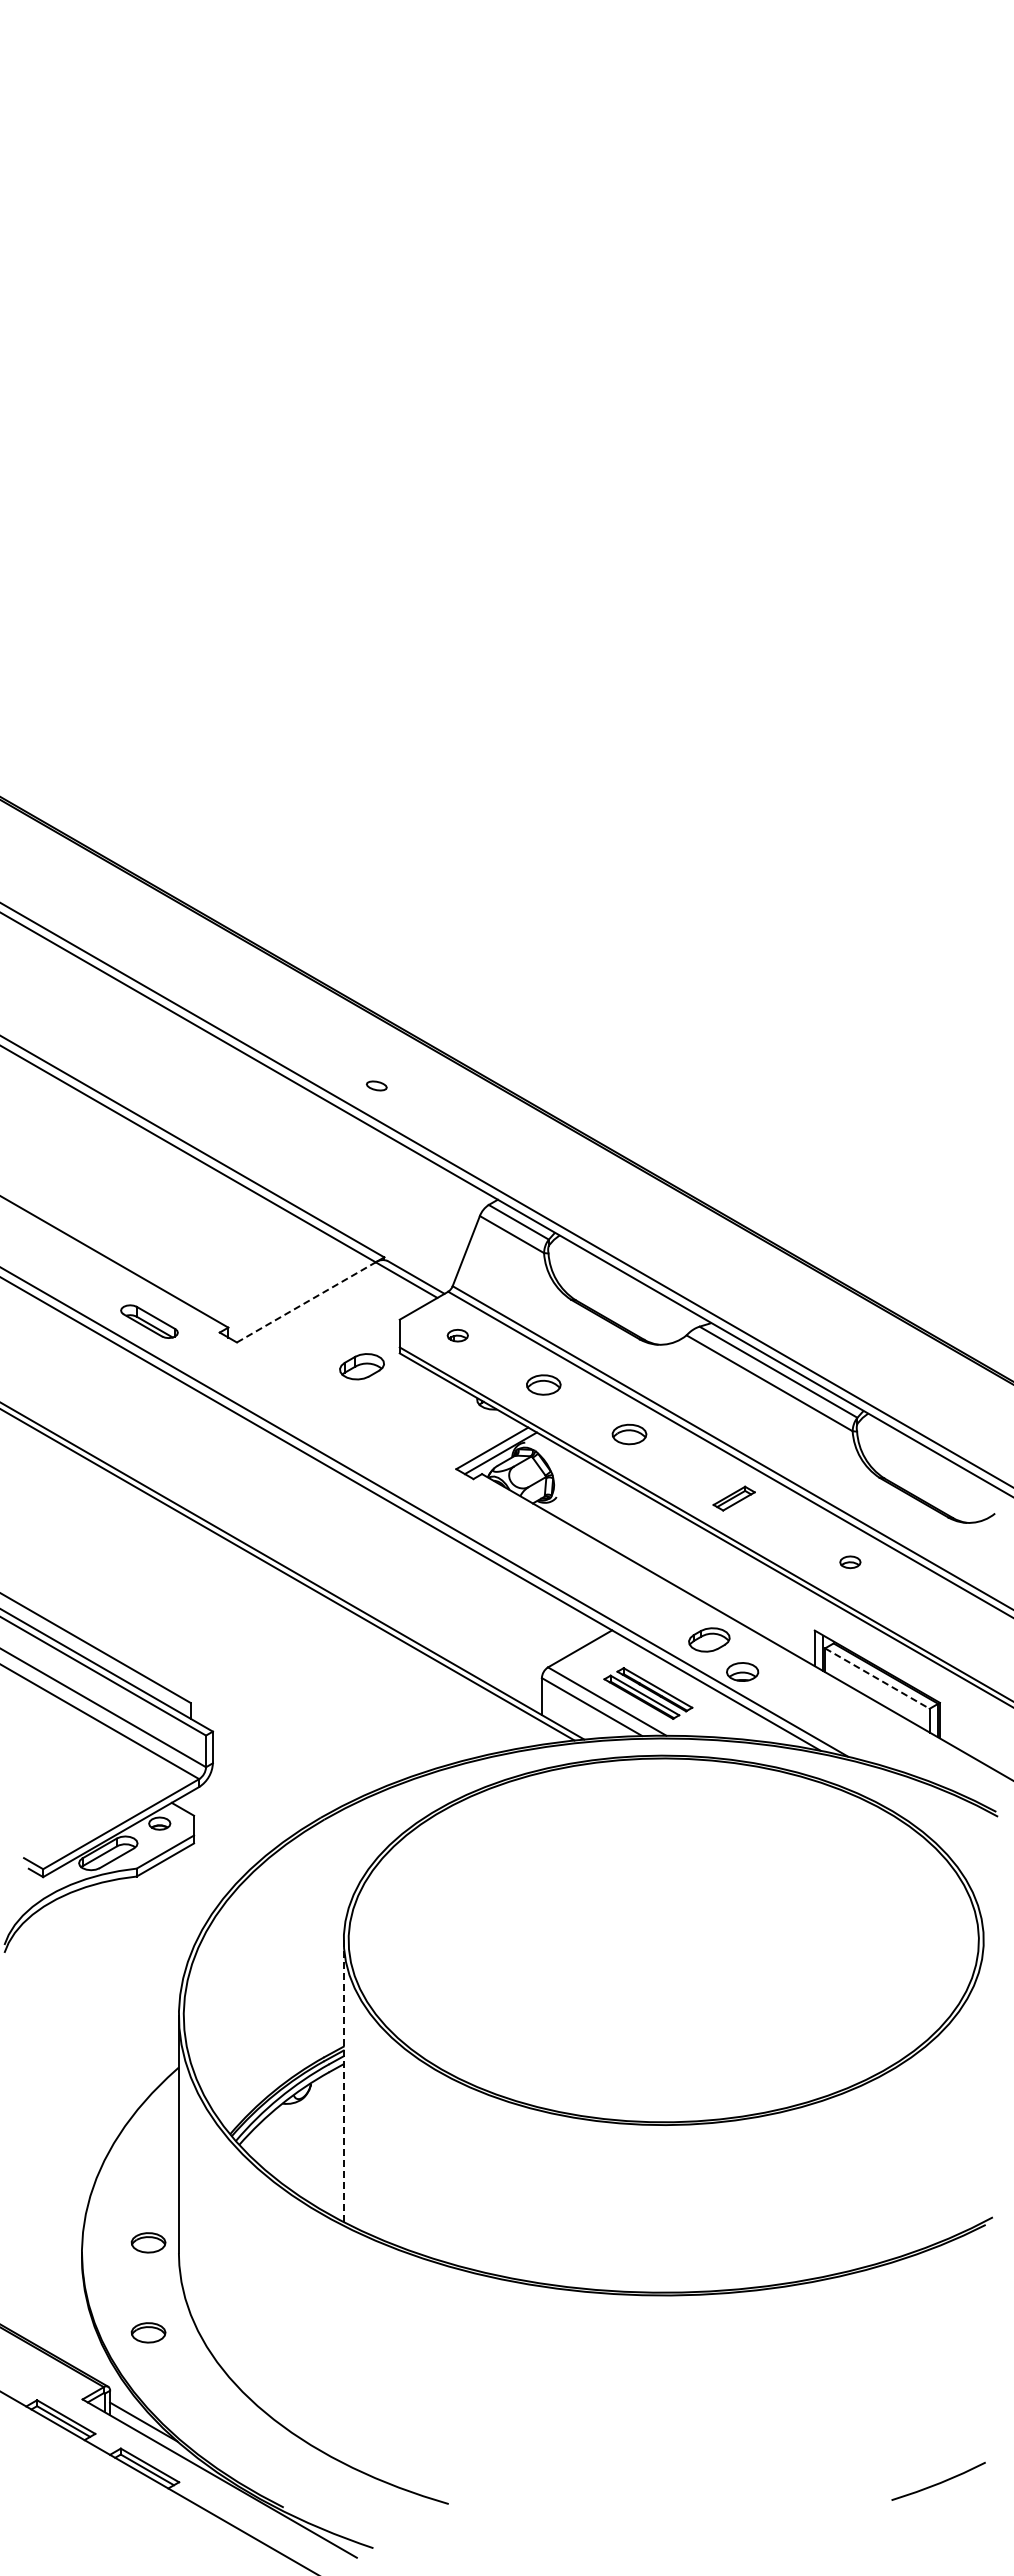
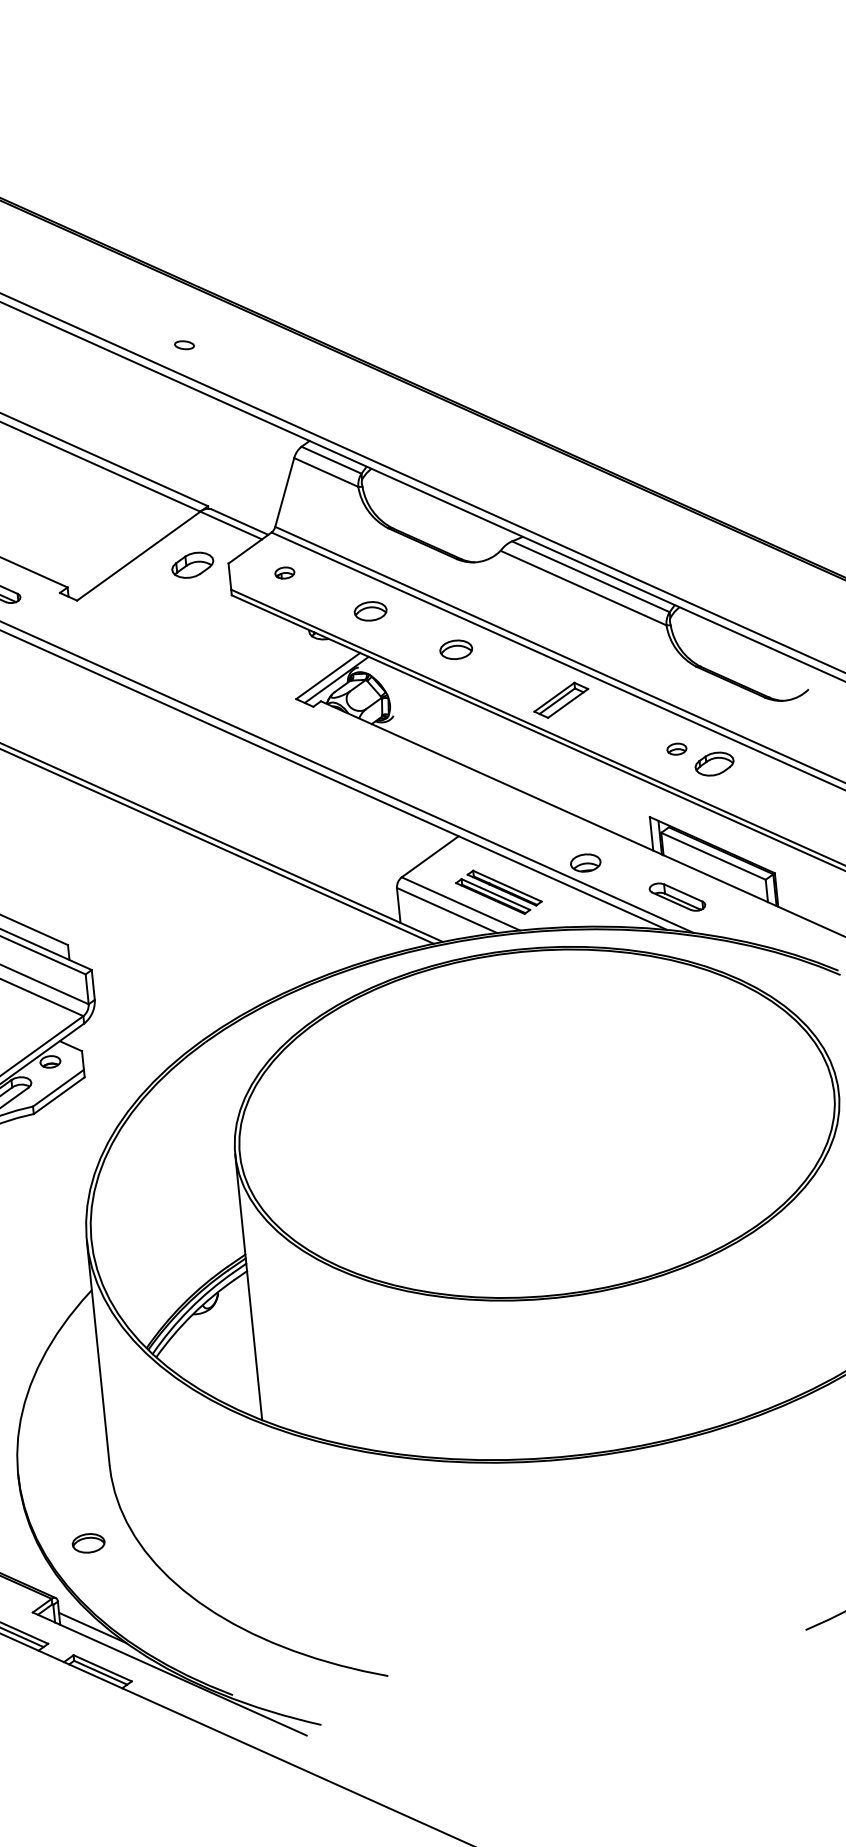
line: (306, 1302) -> (138, 556), dashed -> solid
part: (361, 1366) -> (192, 565), moved
part: (733, 1498) -> (560, 700), size x1.43
part: (709, 1639) -> (714, 763), moved
line: (877, 1678) -> (713, 856), dashed -> solid
part: (834, 1717) -> (676, 897), added
line: (343, 2081) -> (248, 1287), dashed -> solid
part: (148, 2242) -> (79, 1458), removed

